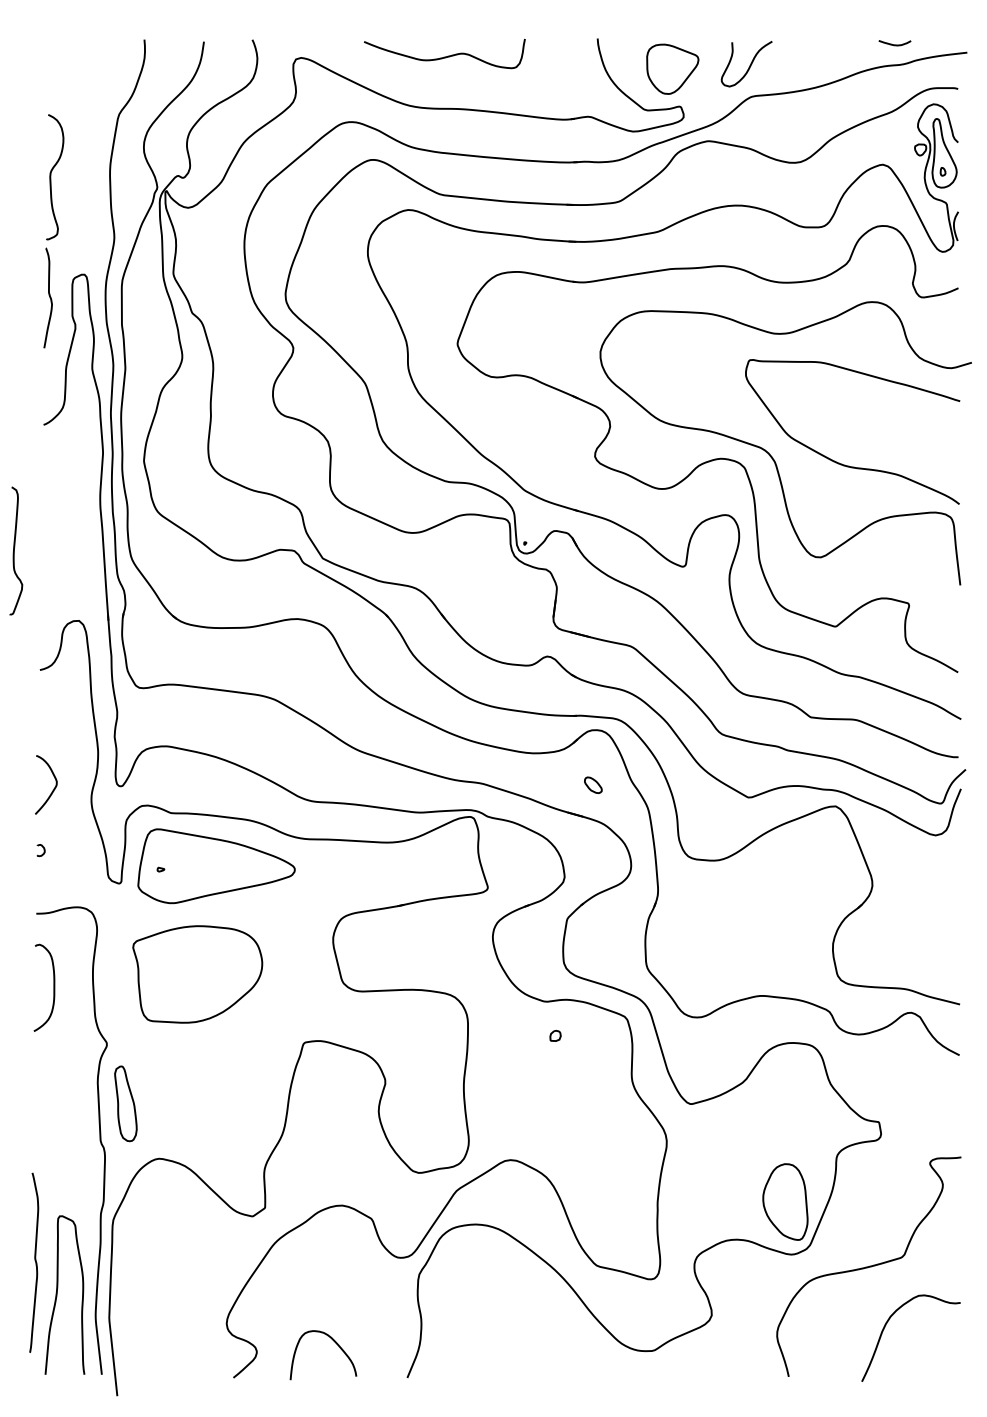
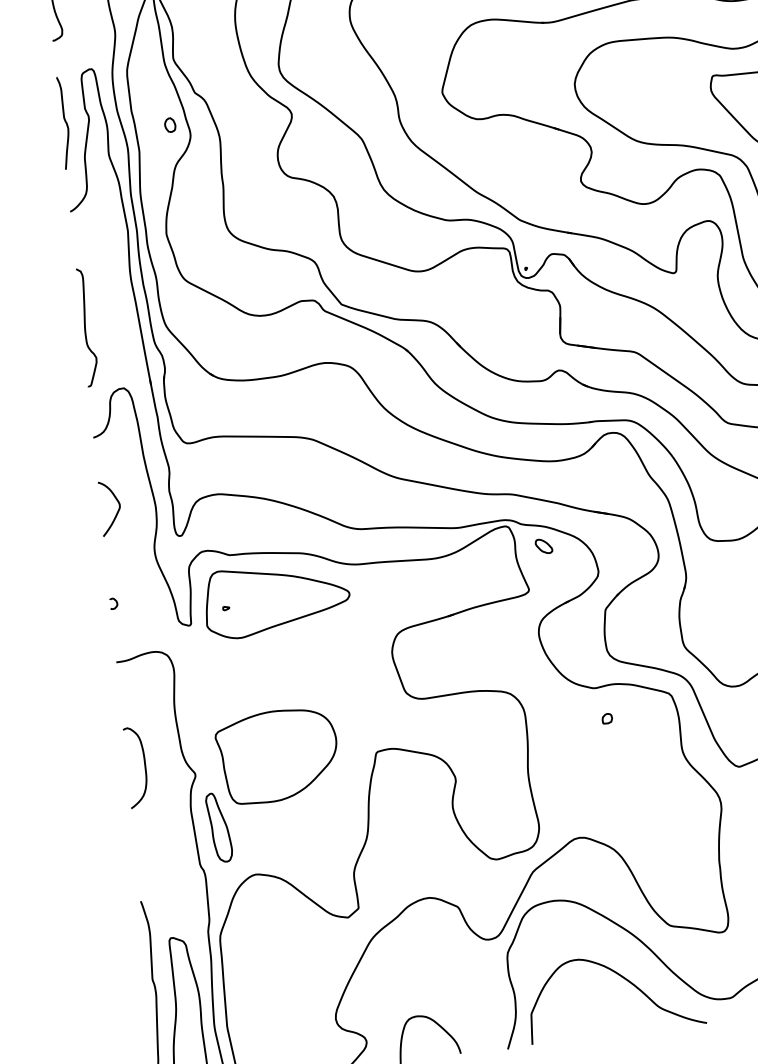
curve: (49, 297) -> (65, 122), moved
part: (161, 344) -> (169, 125), added
curve: (14, 550) -> (85, 327), moved
part: (593, 784) -> (544, 545), moved
curve: (53, 788) -> (117, 510), moved
part: (197, 974) -> (277, 756), moved
curve: (53, 987) -> (144, 766), moved
curve: (538, 1315) -> (621, 977), added

